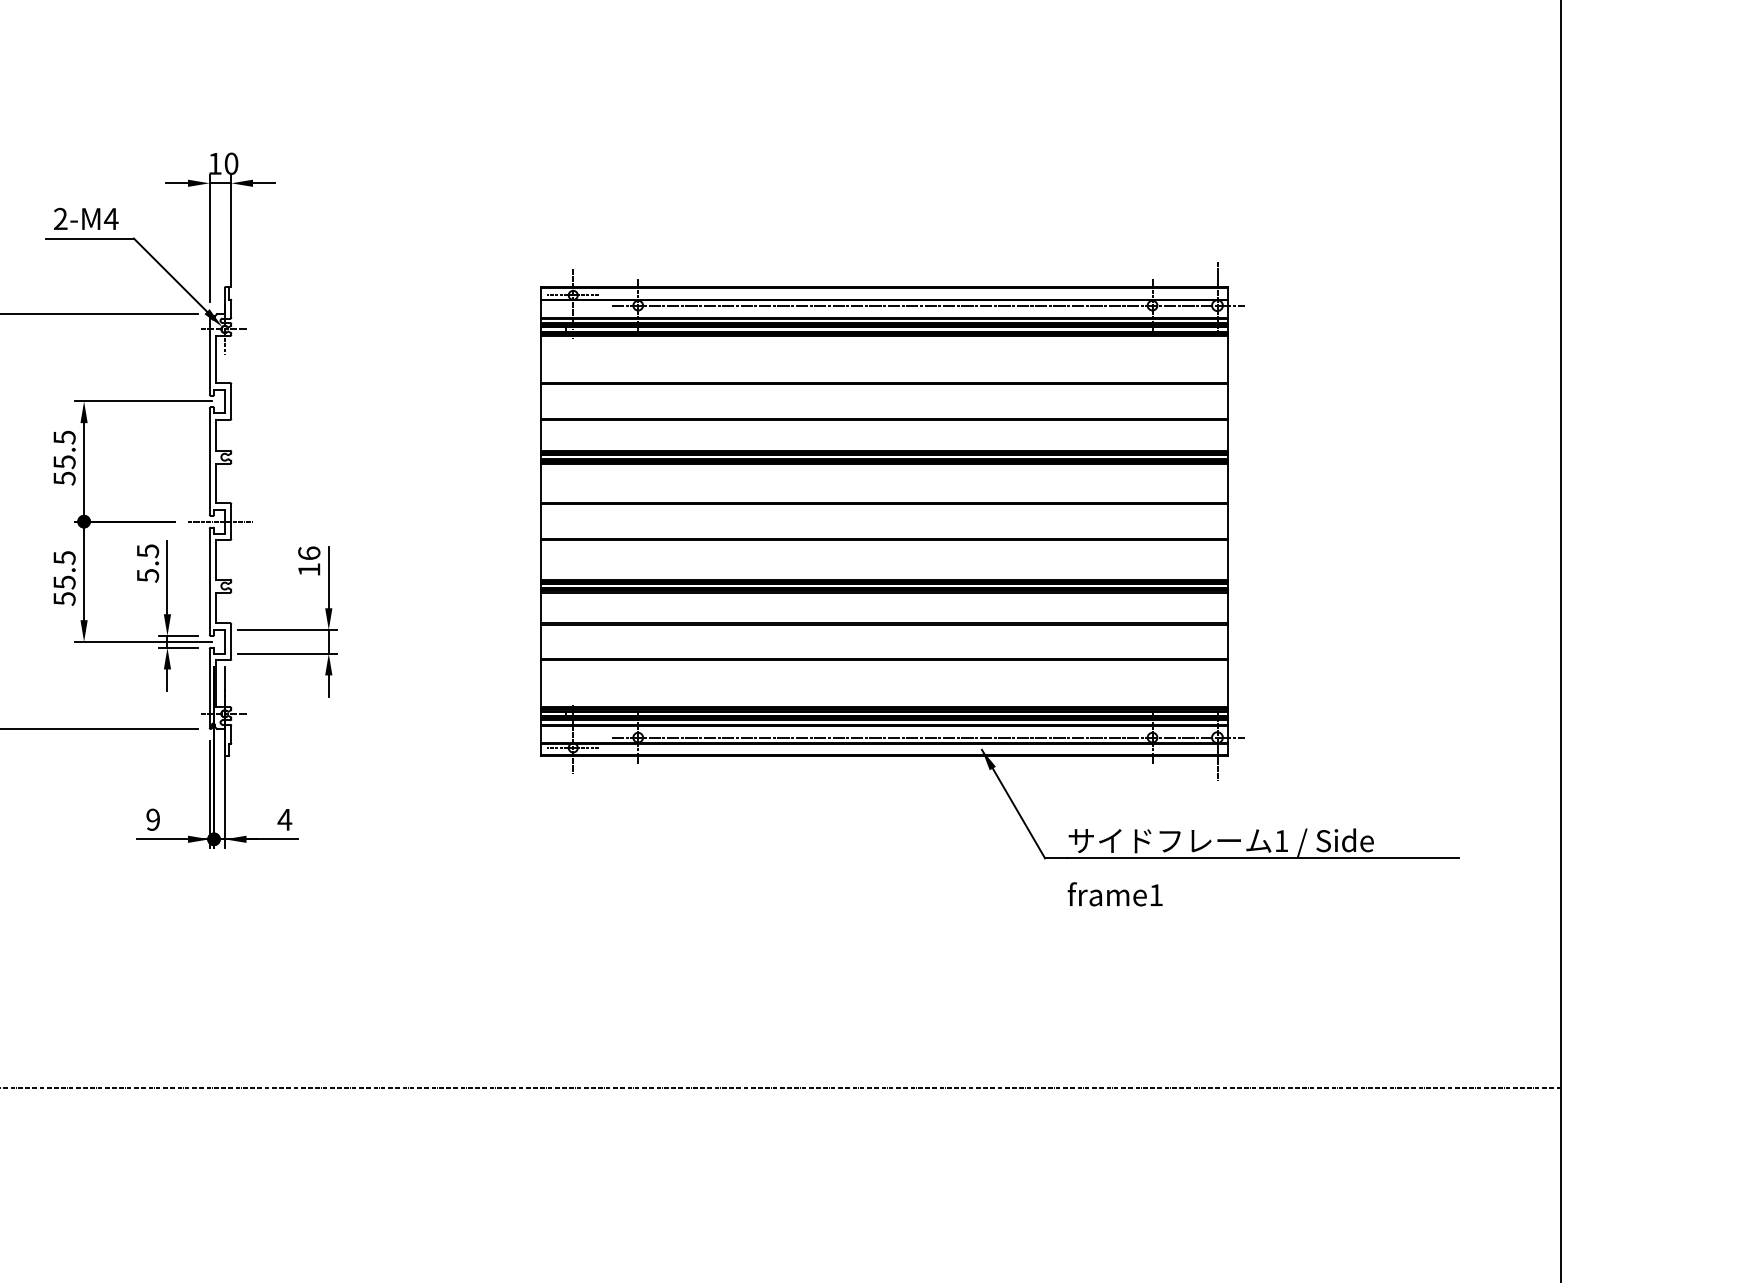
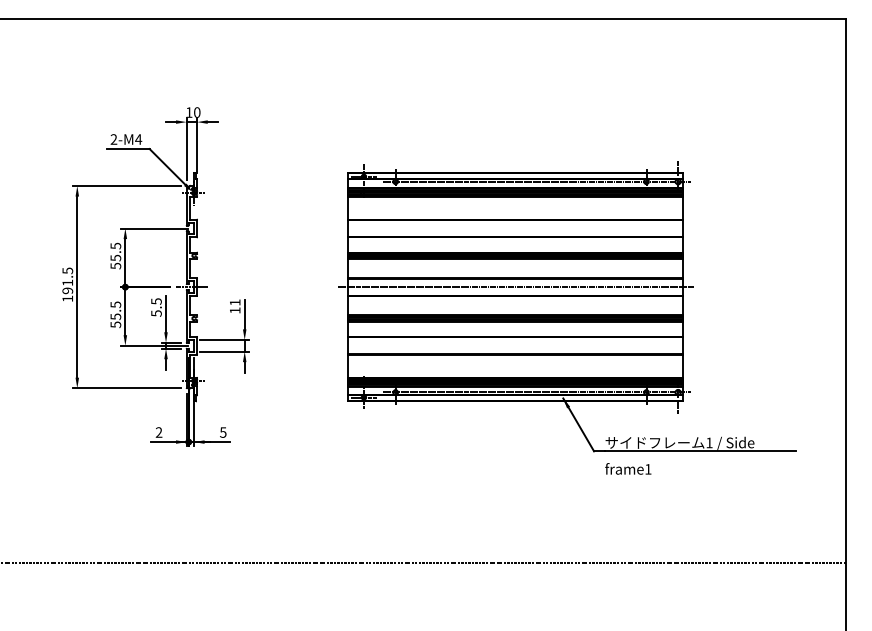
line: (883, 522) -> (515, 287), added
text: (307, 553) -> (234, 302), 16 -> 11
text: (152, 819) -> (158, 432), 9 -> 2
text: (283, 819) -> (222, 432), 4 -> 5

